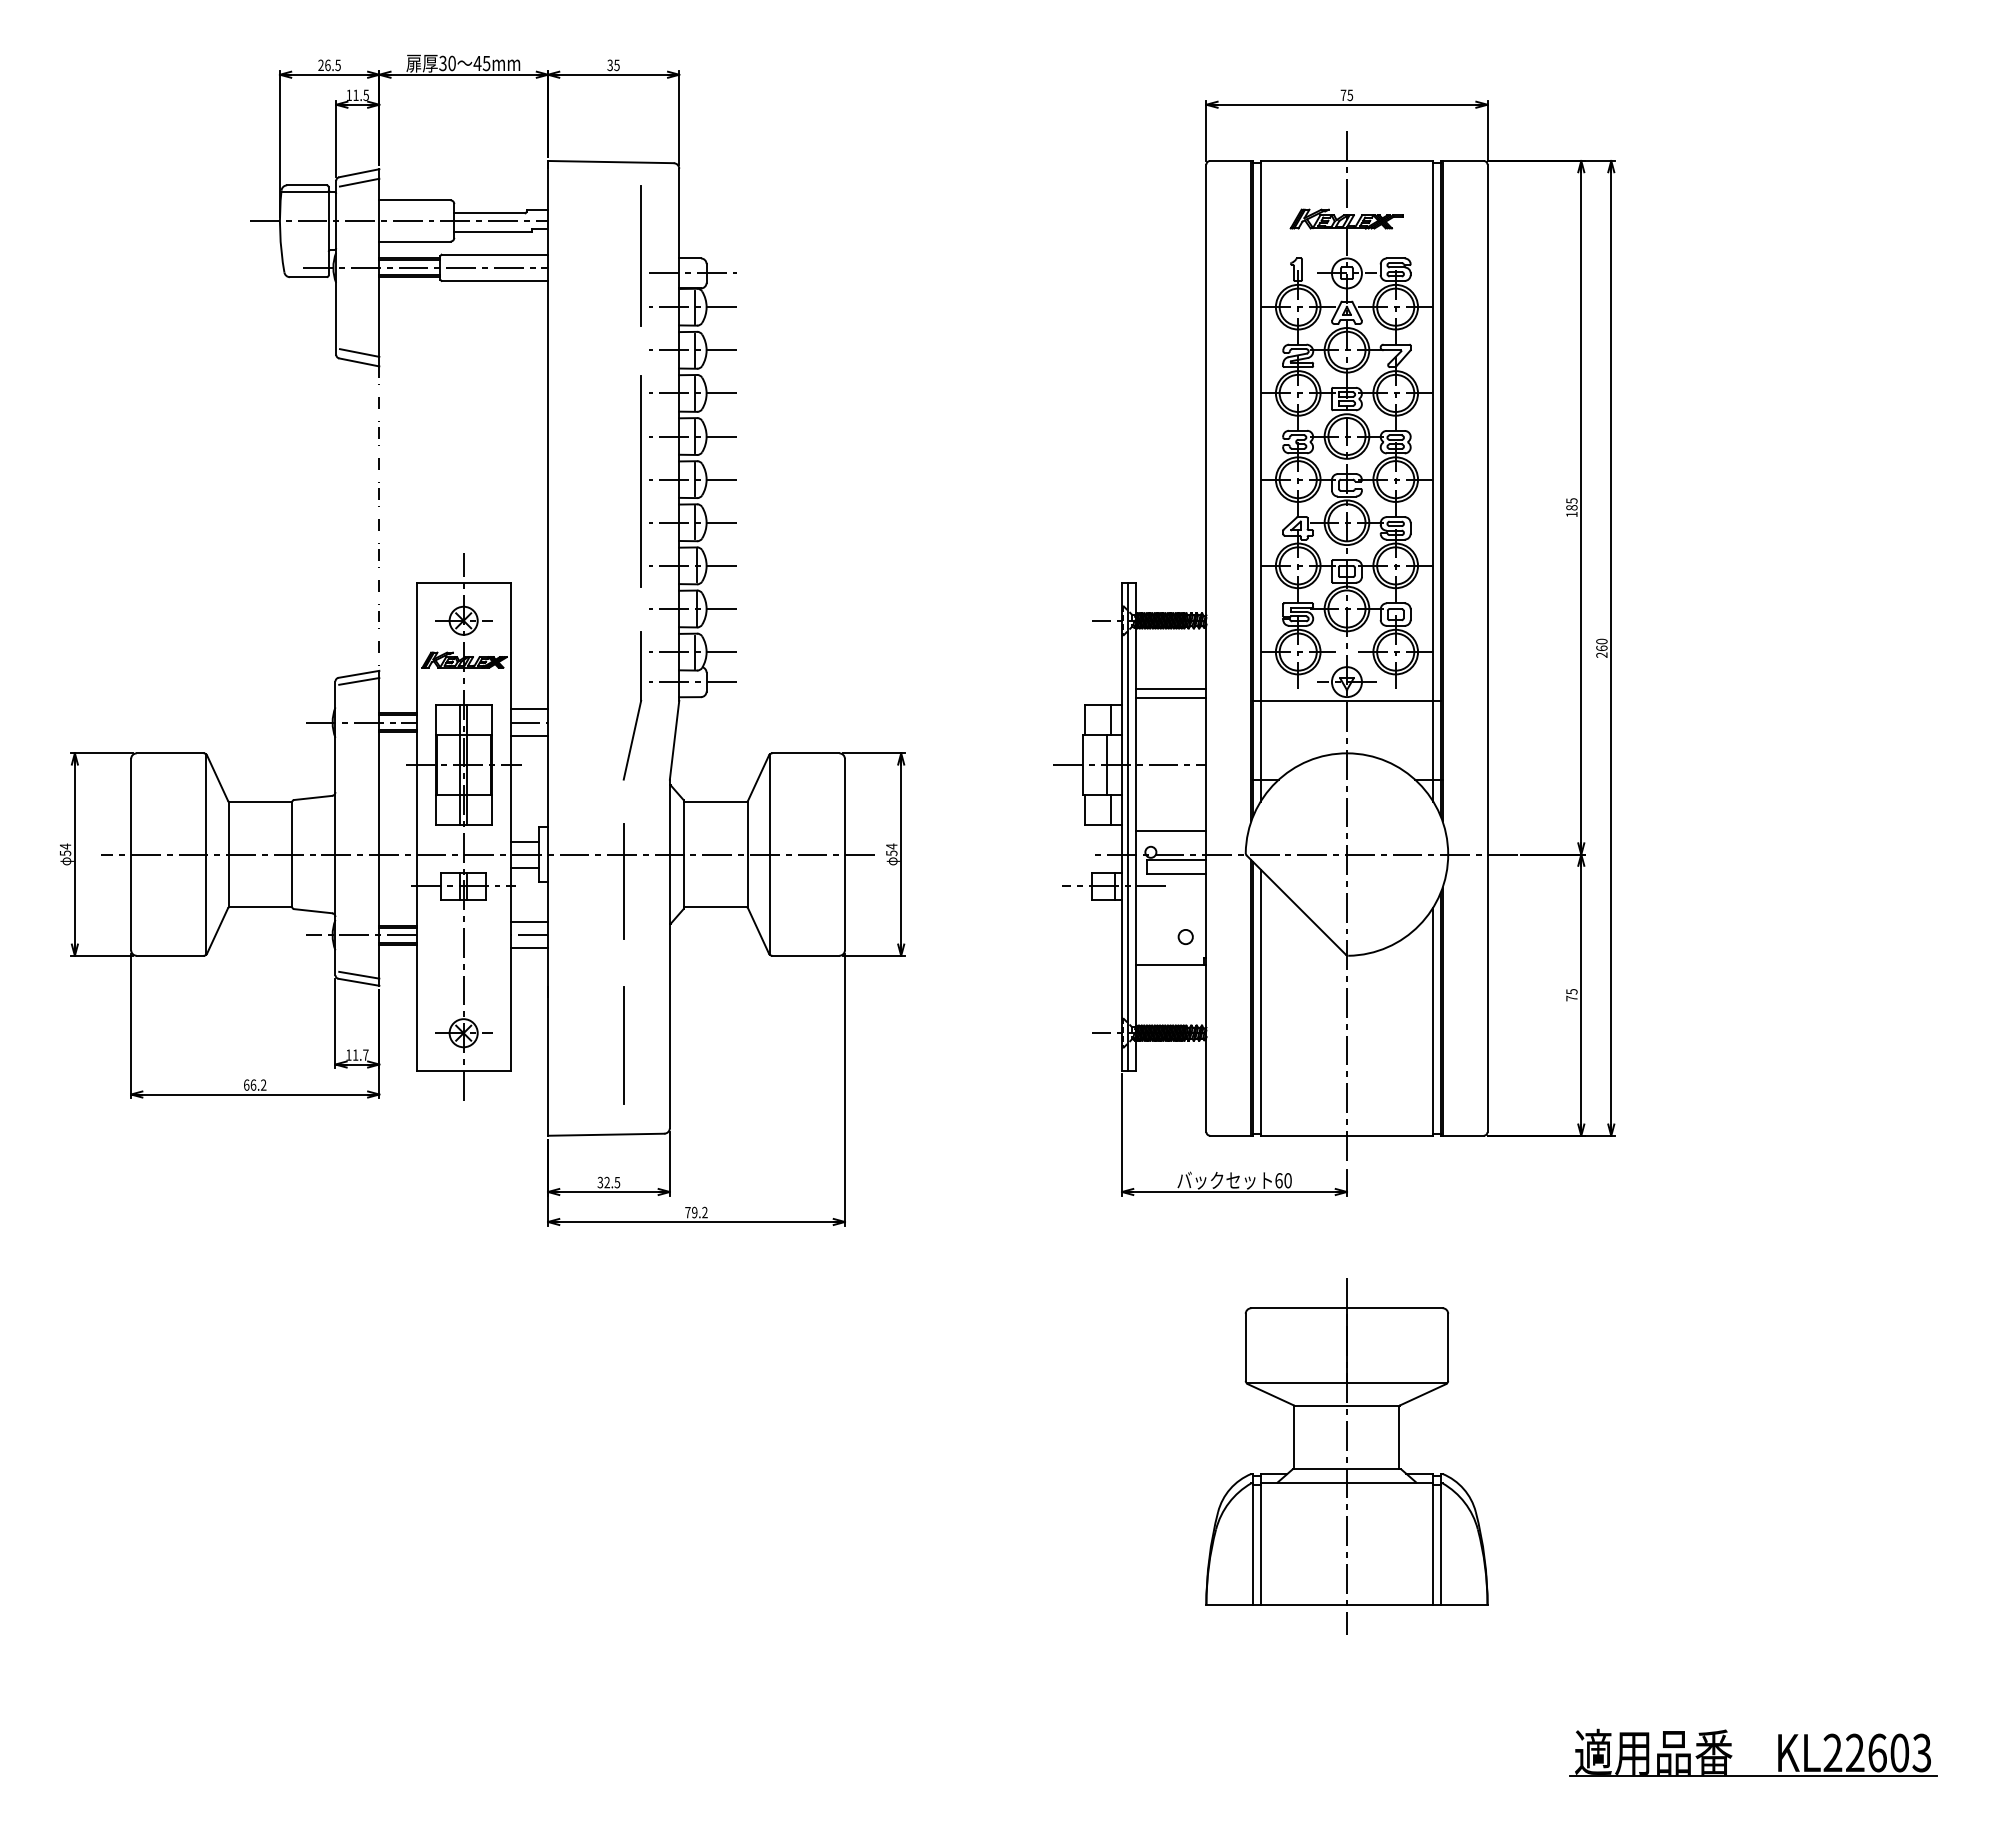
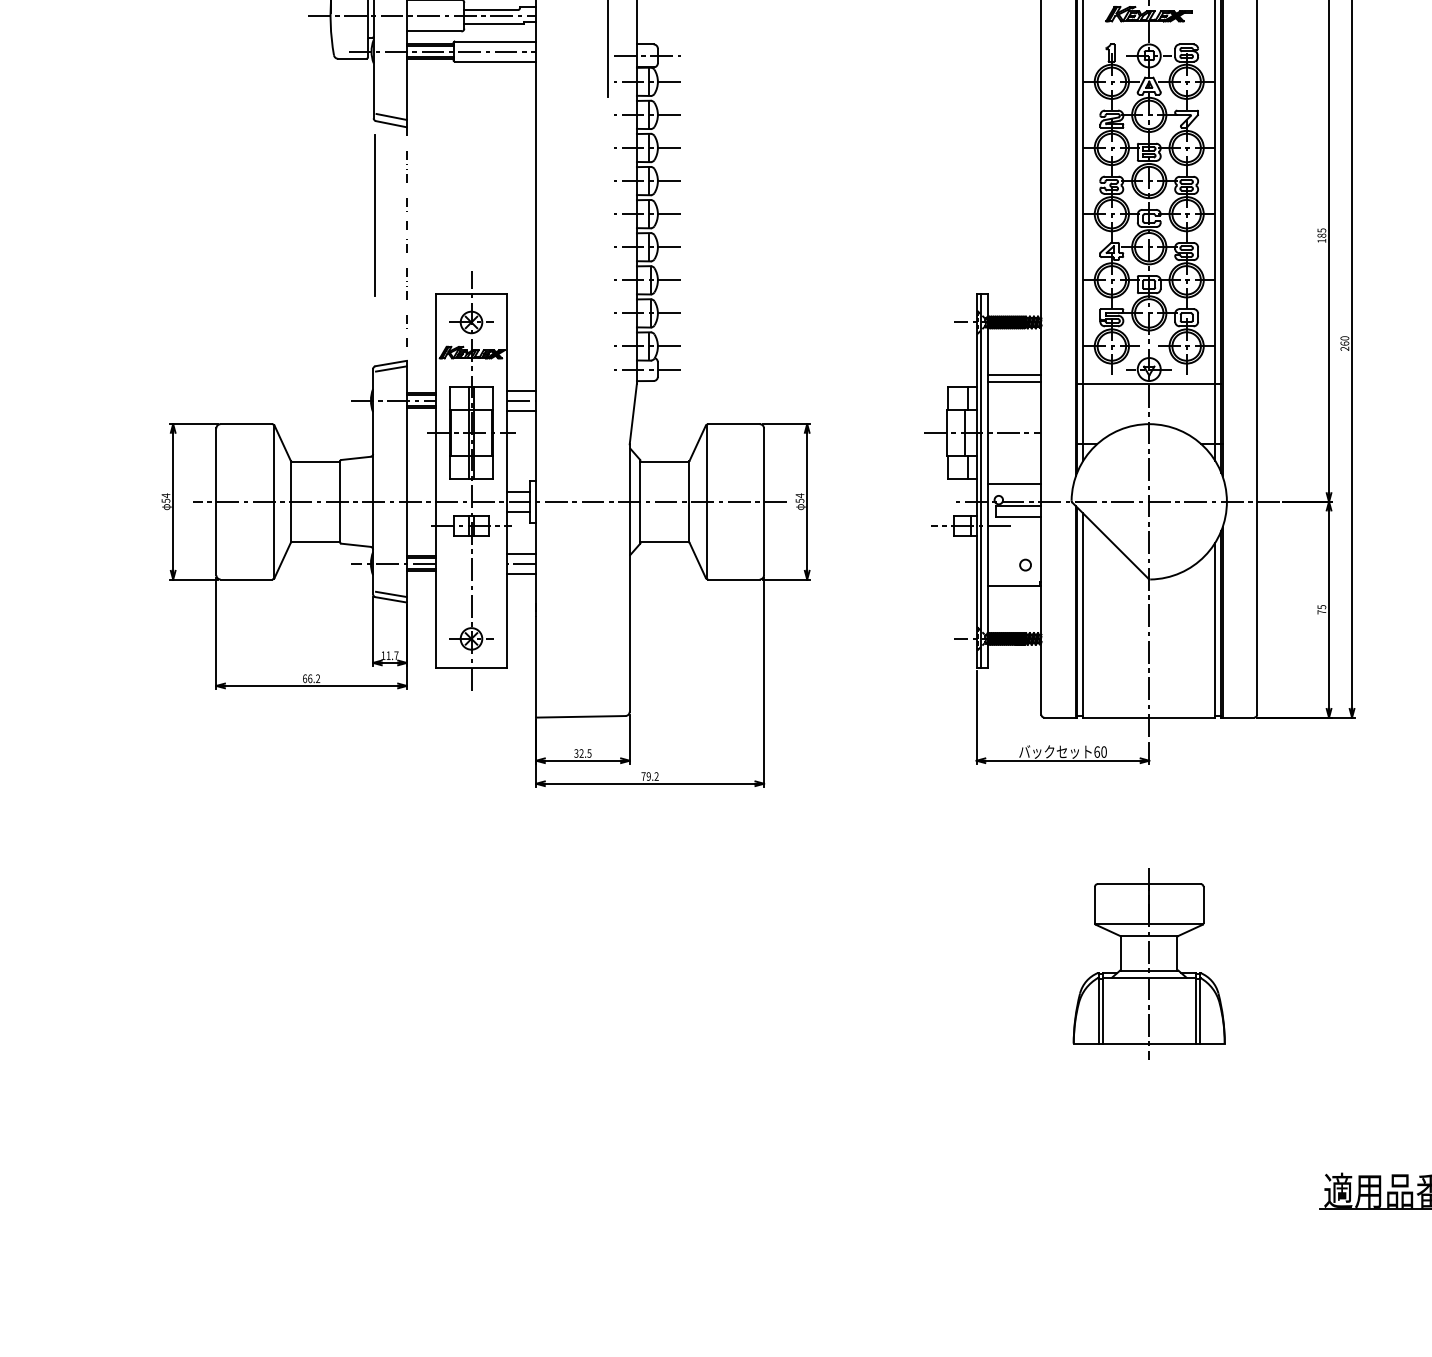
line: (640, 481) -> (374, 215), moved
part: (638, 707) -> (605, 388), removed
line: (623, 881) -> (594, 522), removed
line: (623, 1044) -> (594, 647), removed
part: (1346, 1456) -> (1148, 963), size x0.7

